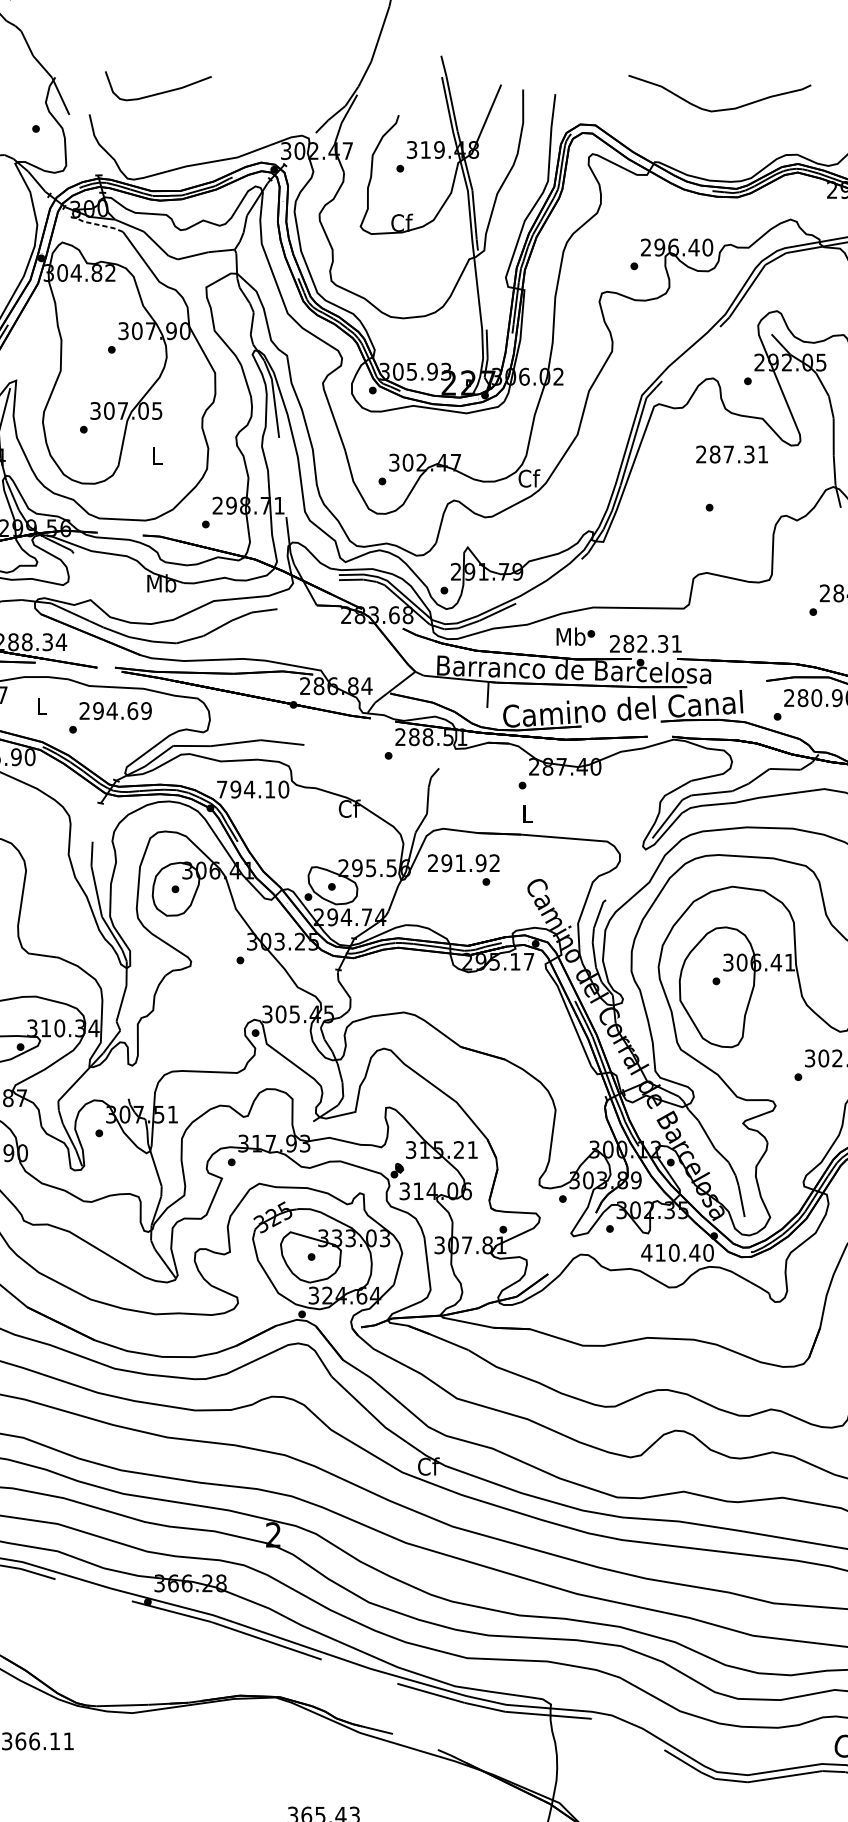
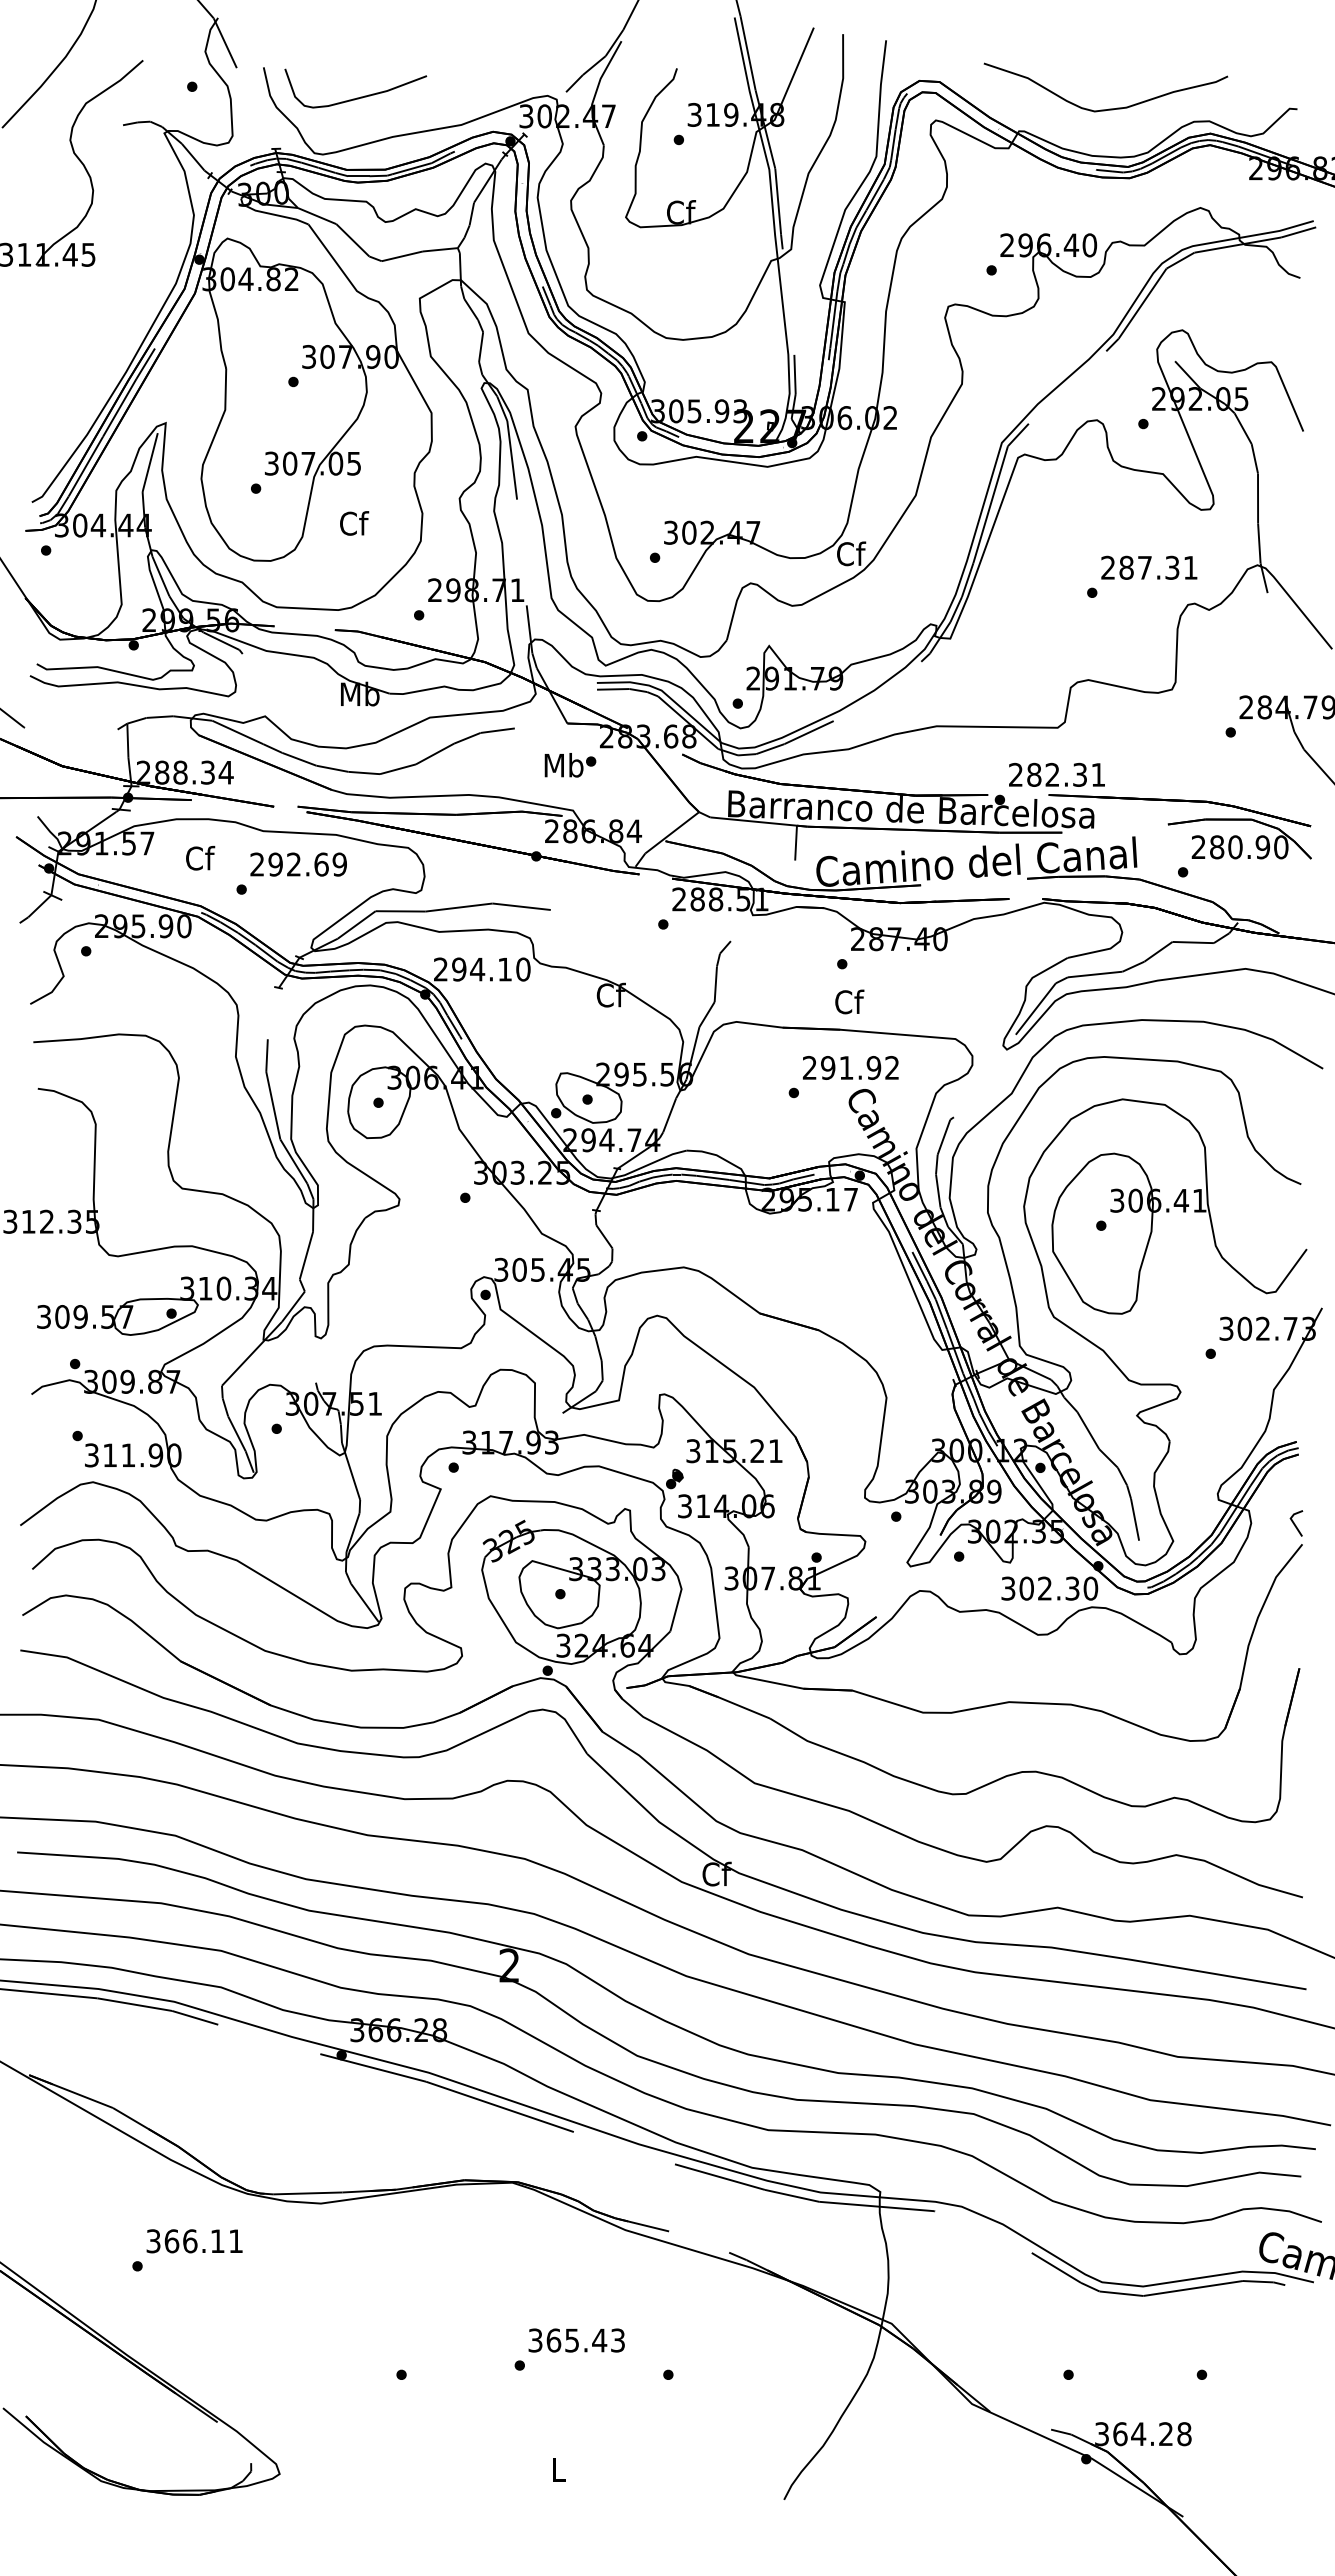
curve: (158, 92) -> (356, 97), moved
curve: (721, 109) -> (1108, 108), moved
line: (99, 225) -> (276, 215), dashed -> solid
text: (732, 454) -> (1149, 567), moved
text: (157, 455) -> (354, 523), L -> Cf
text: (575, 636) -> (570, 765), moved
text: (645, 643) -> (1056, 774), moved
text: (42, 705) -> (200, 857), L -> Cf
text: (111, 710) -> (293, 864), 294.69 -> 292.69
text: (221, 789) -> (440, 969), 794.10 -> 294.10
text: (527, 813) -> (849, 1001), L -> Cf
text: (463, 862) -> (850, 1067), moved
text: (670, 1252) -> (1040, 1588), 410.40 -> 302.30

